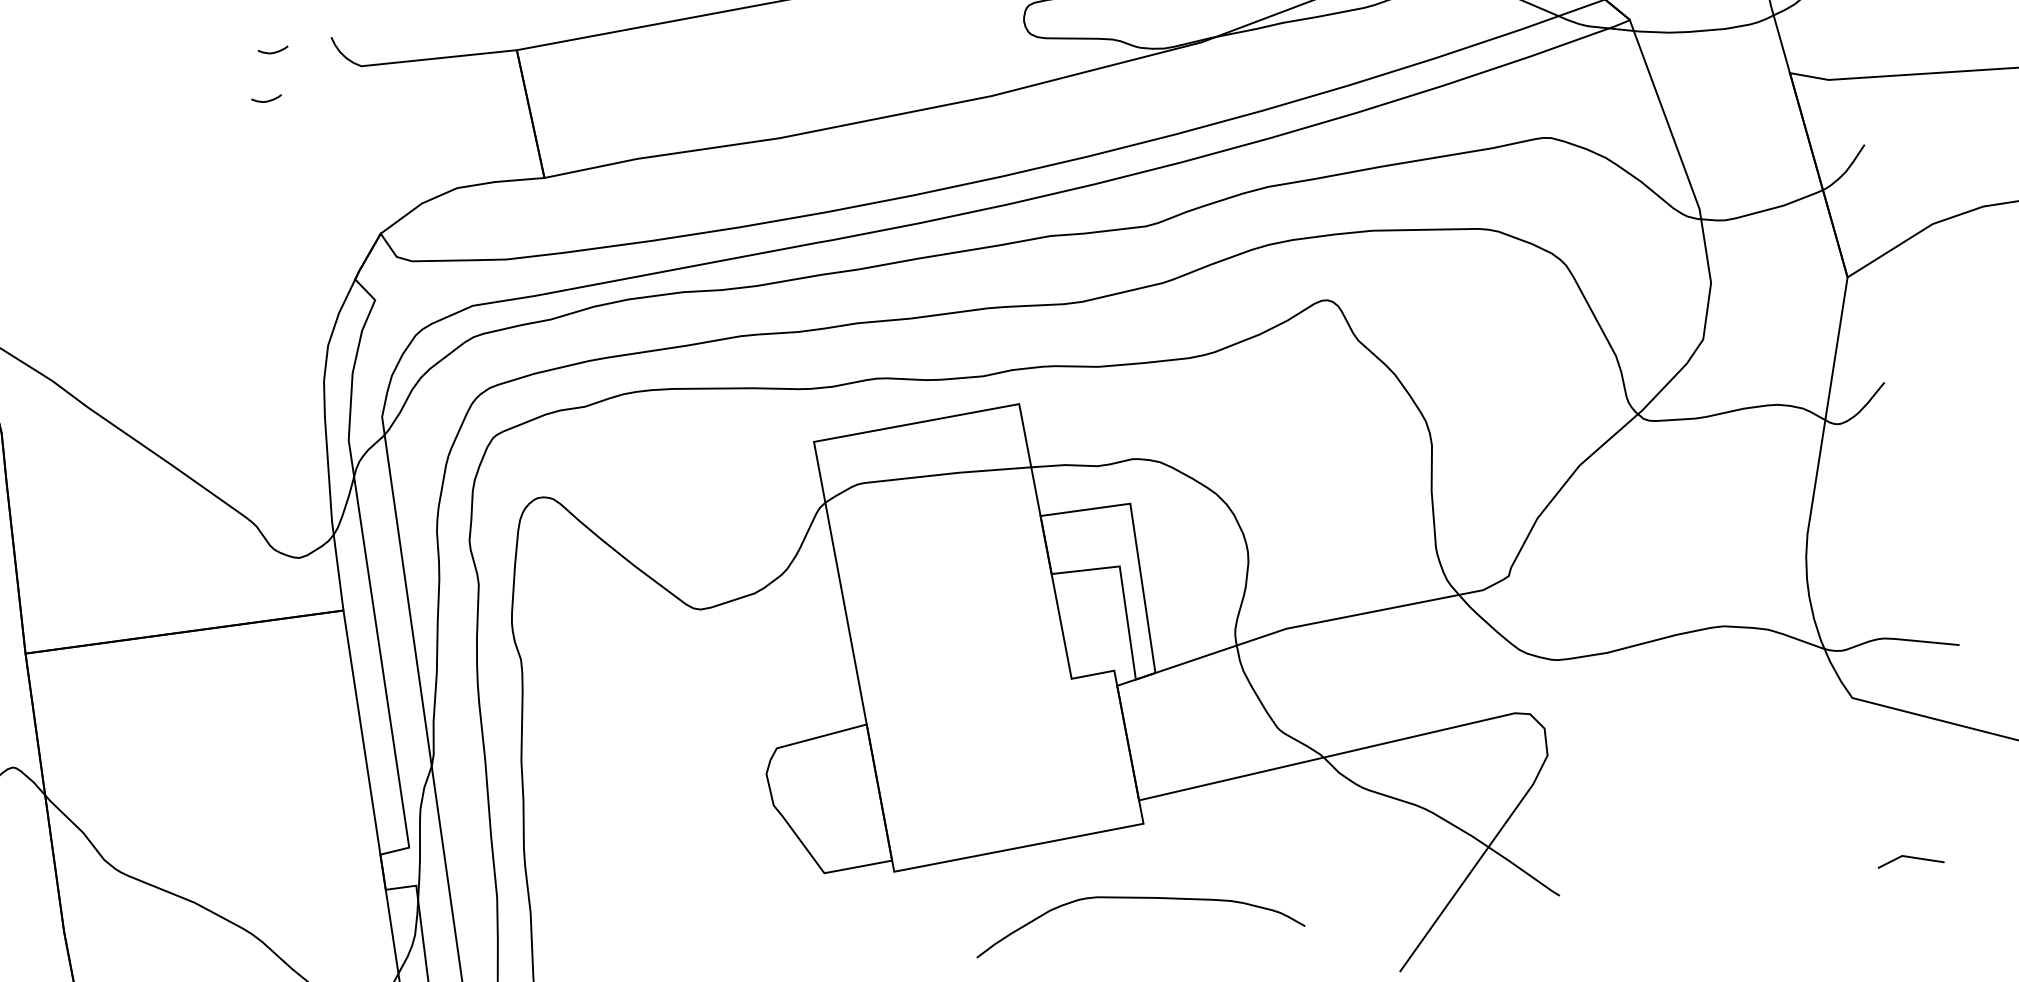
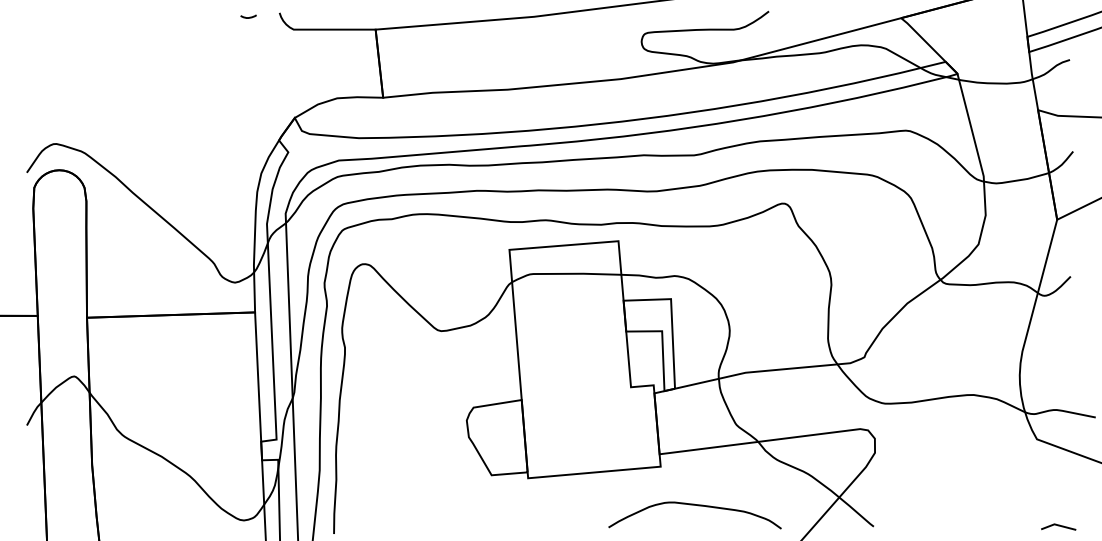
curve: (268, 98) -> (243, 41), removed
curve: (1143, 900) -> (698, 506), moved

